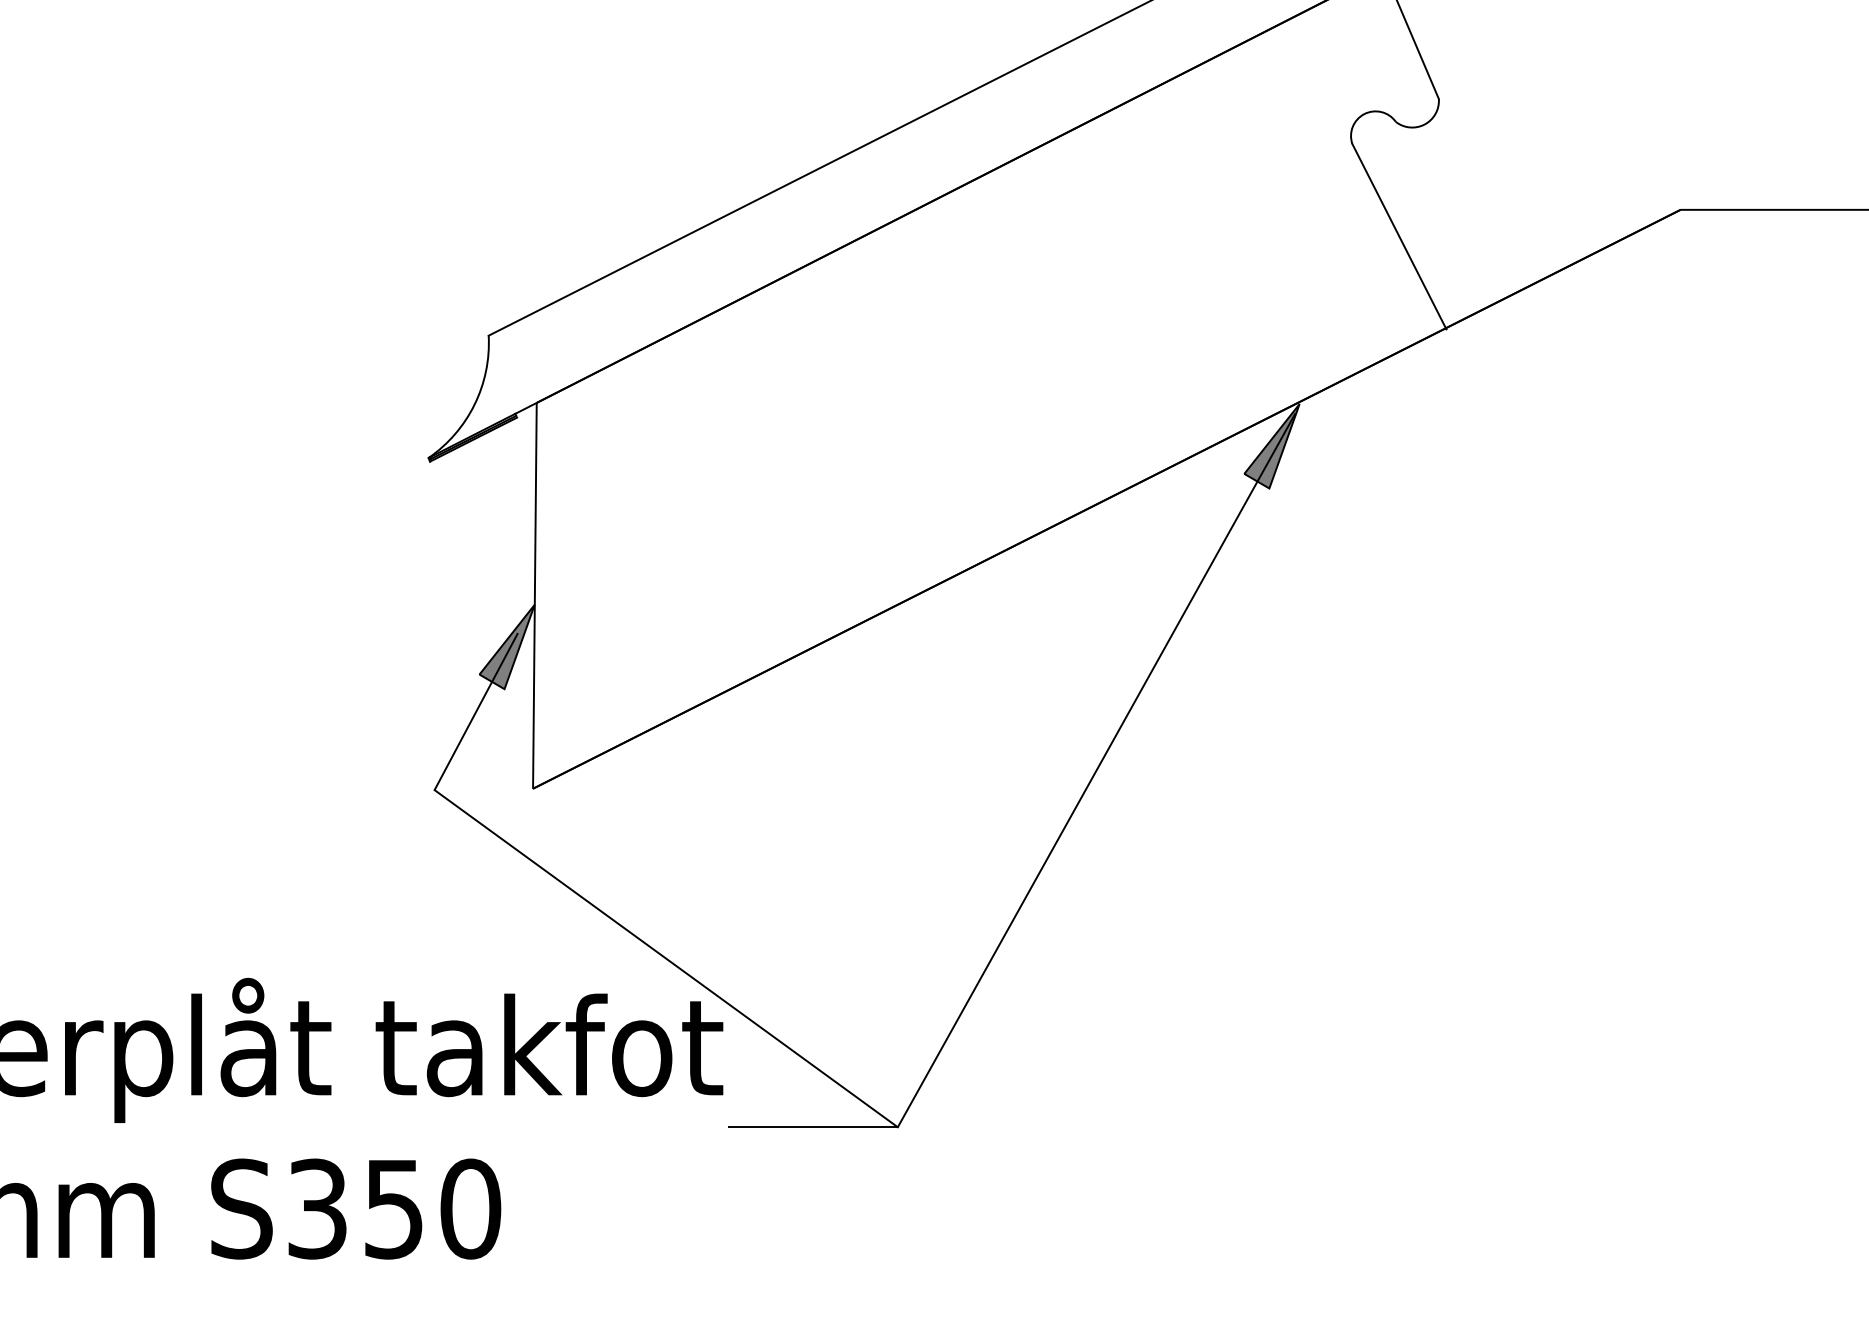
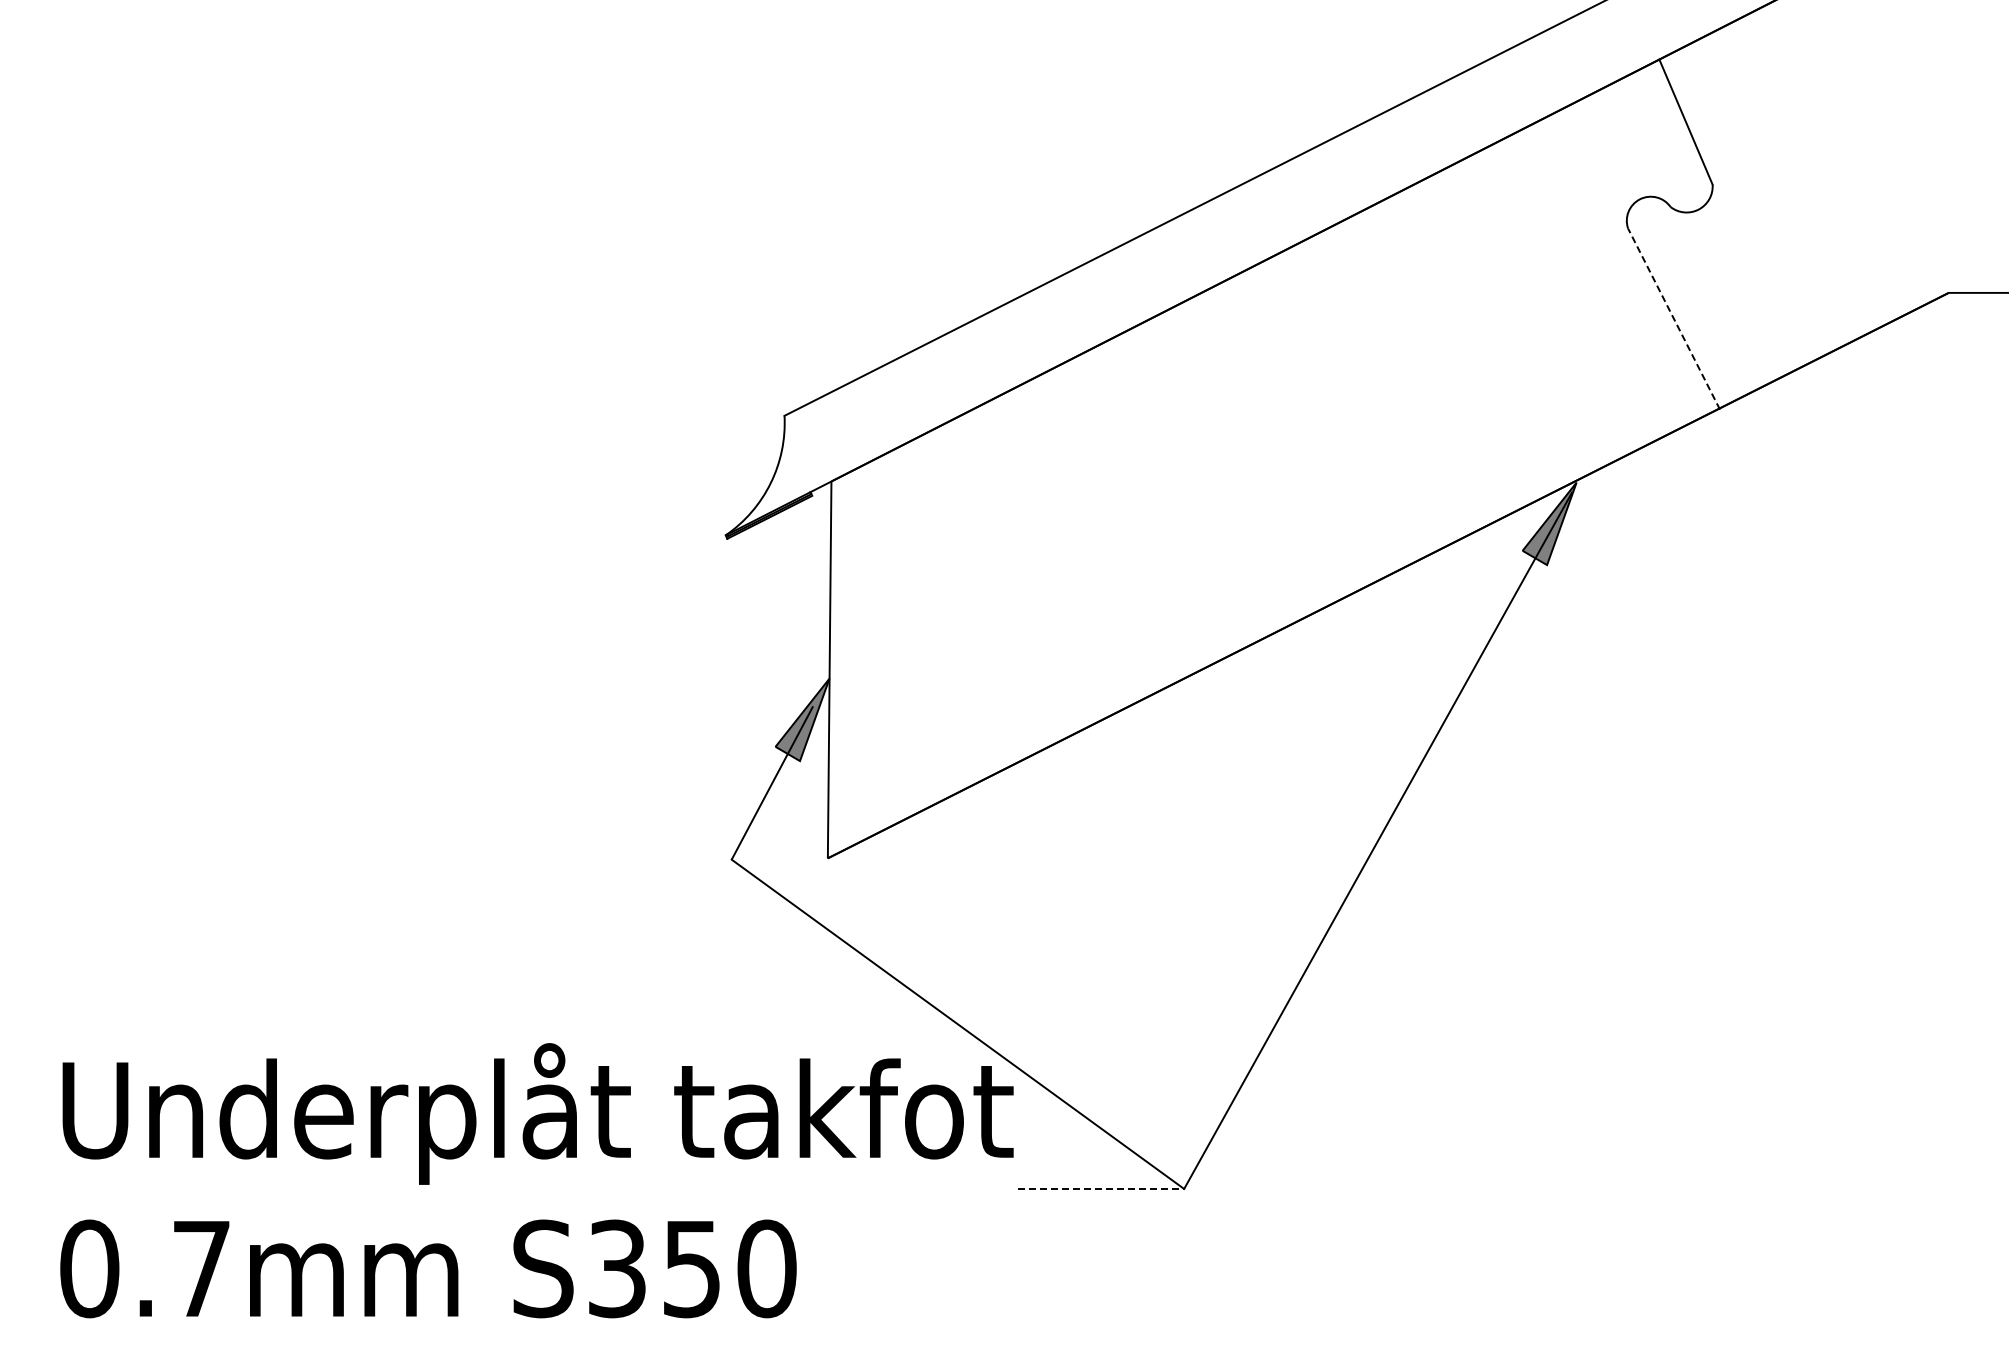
line: (1399, 237) -> (1674, 319), solid -> dashed
line: (813, 1126) -> (1101, 1188), solid -> dashed

